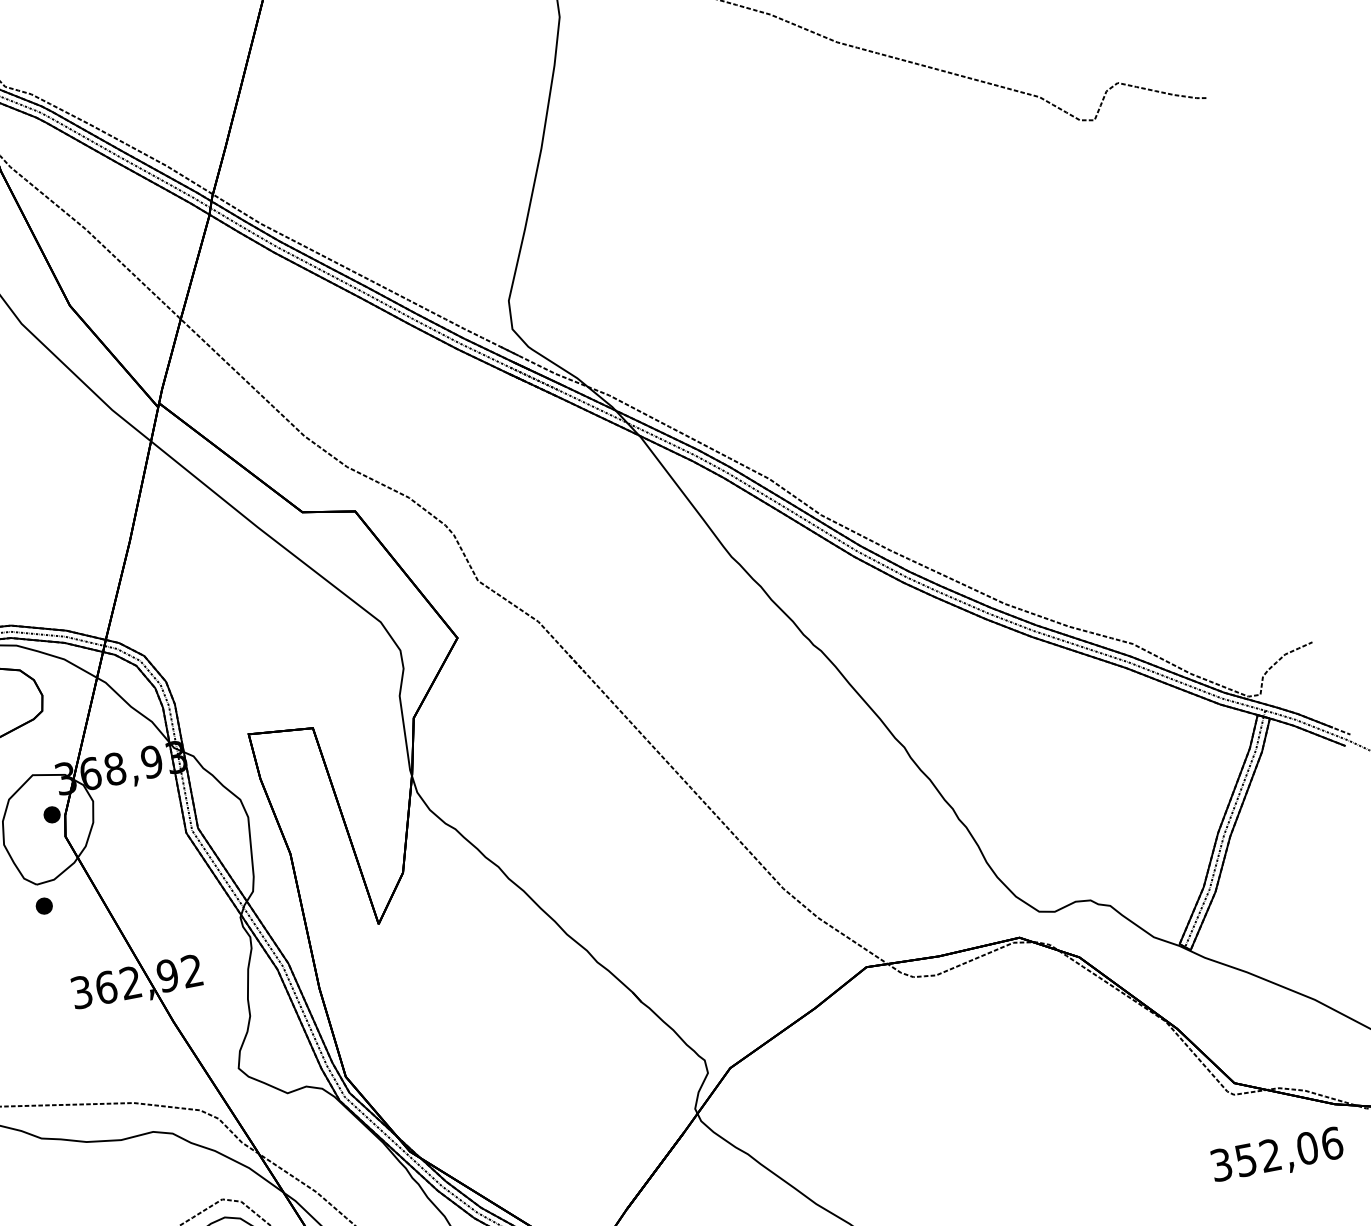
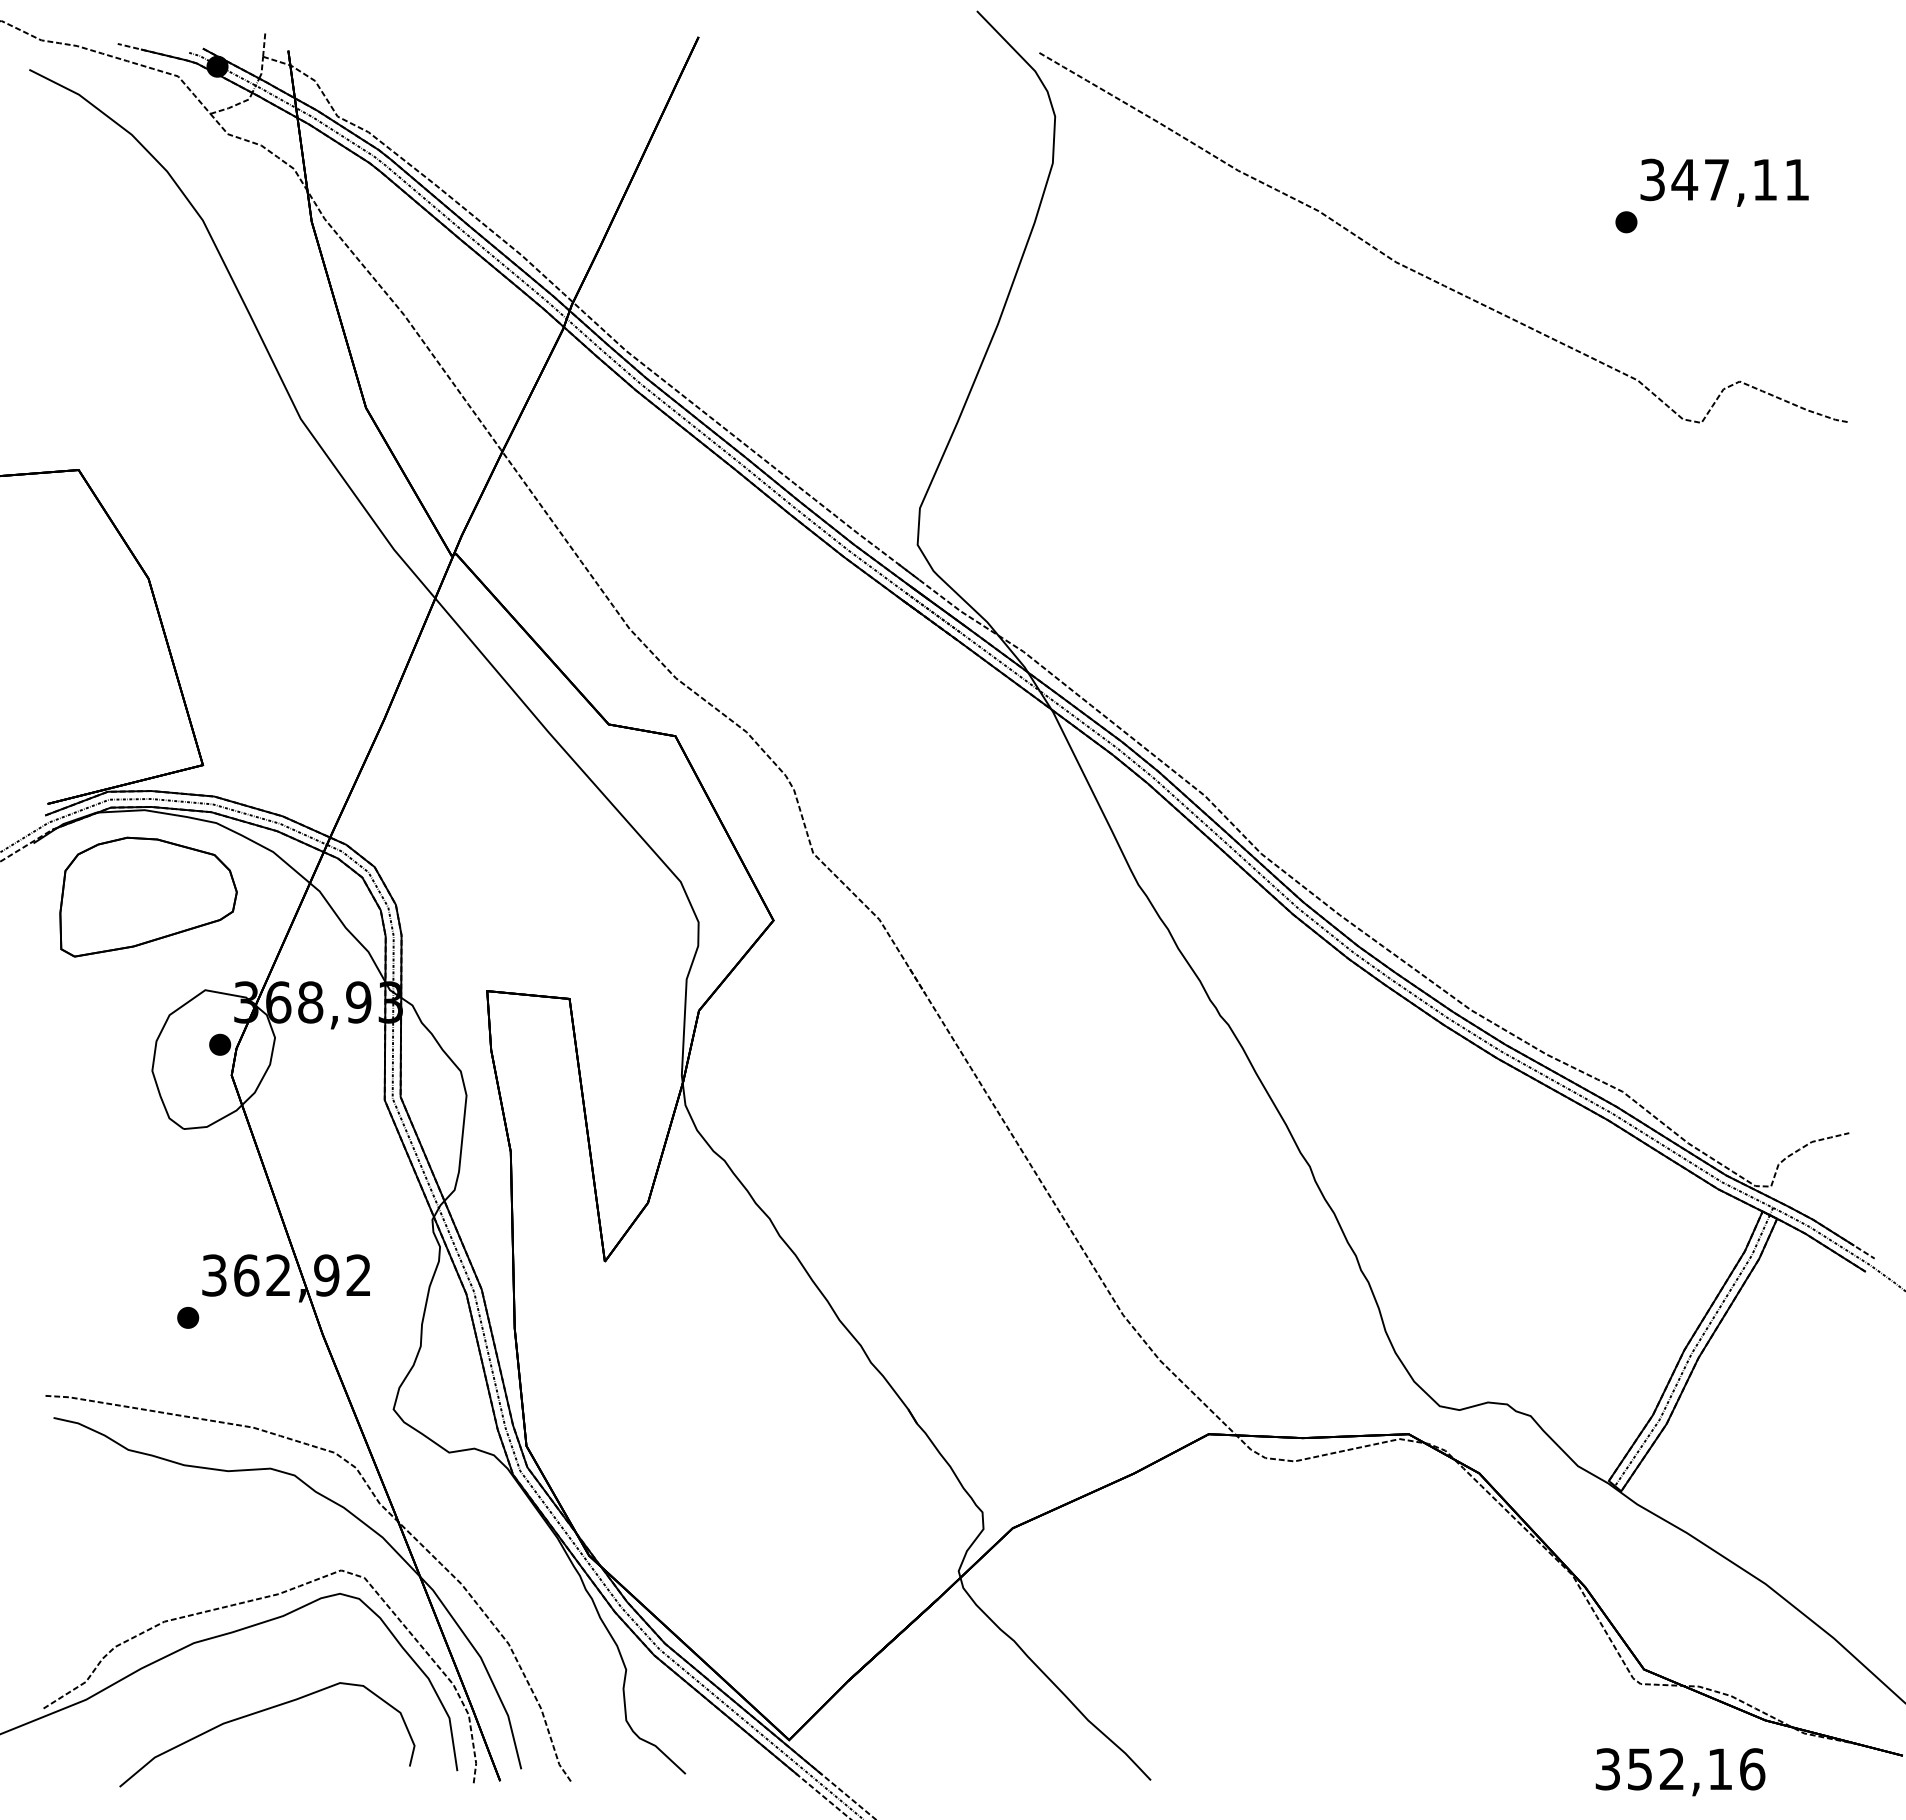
part: (44, 905) -> (188, 1317), moved
text: (1307, 1148) -> (1720, 1769), 352,06 -> 352,16

